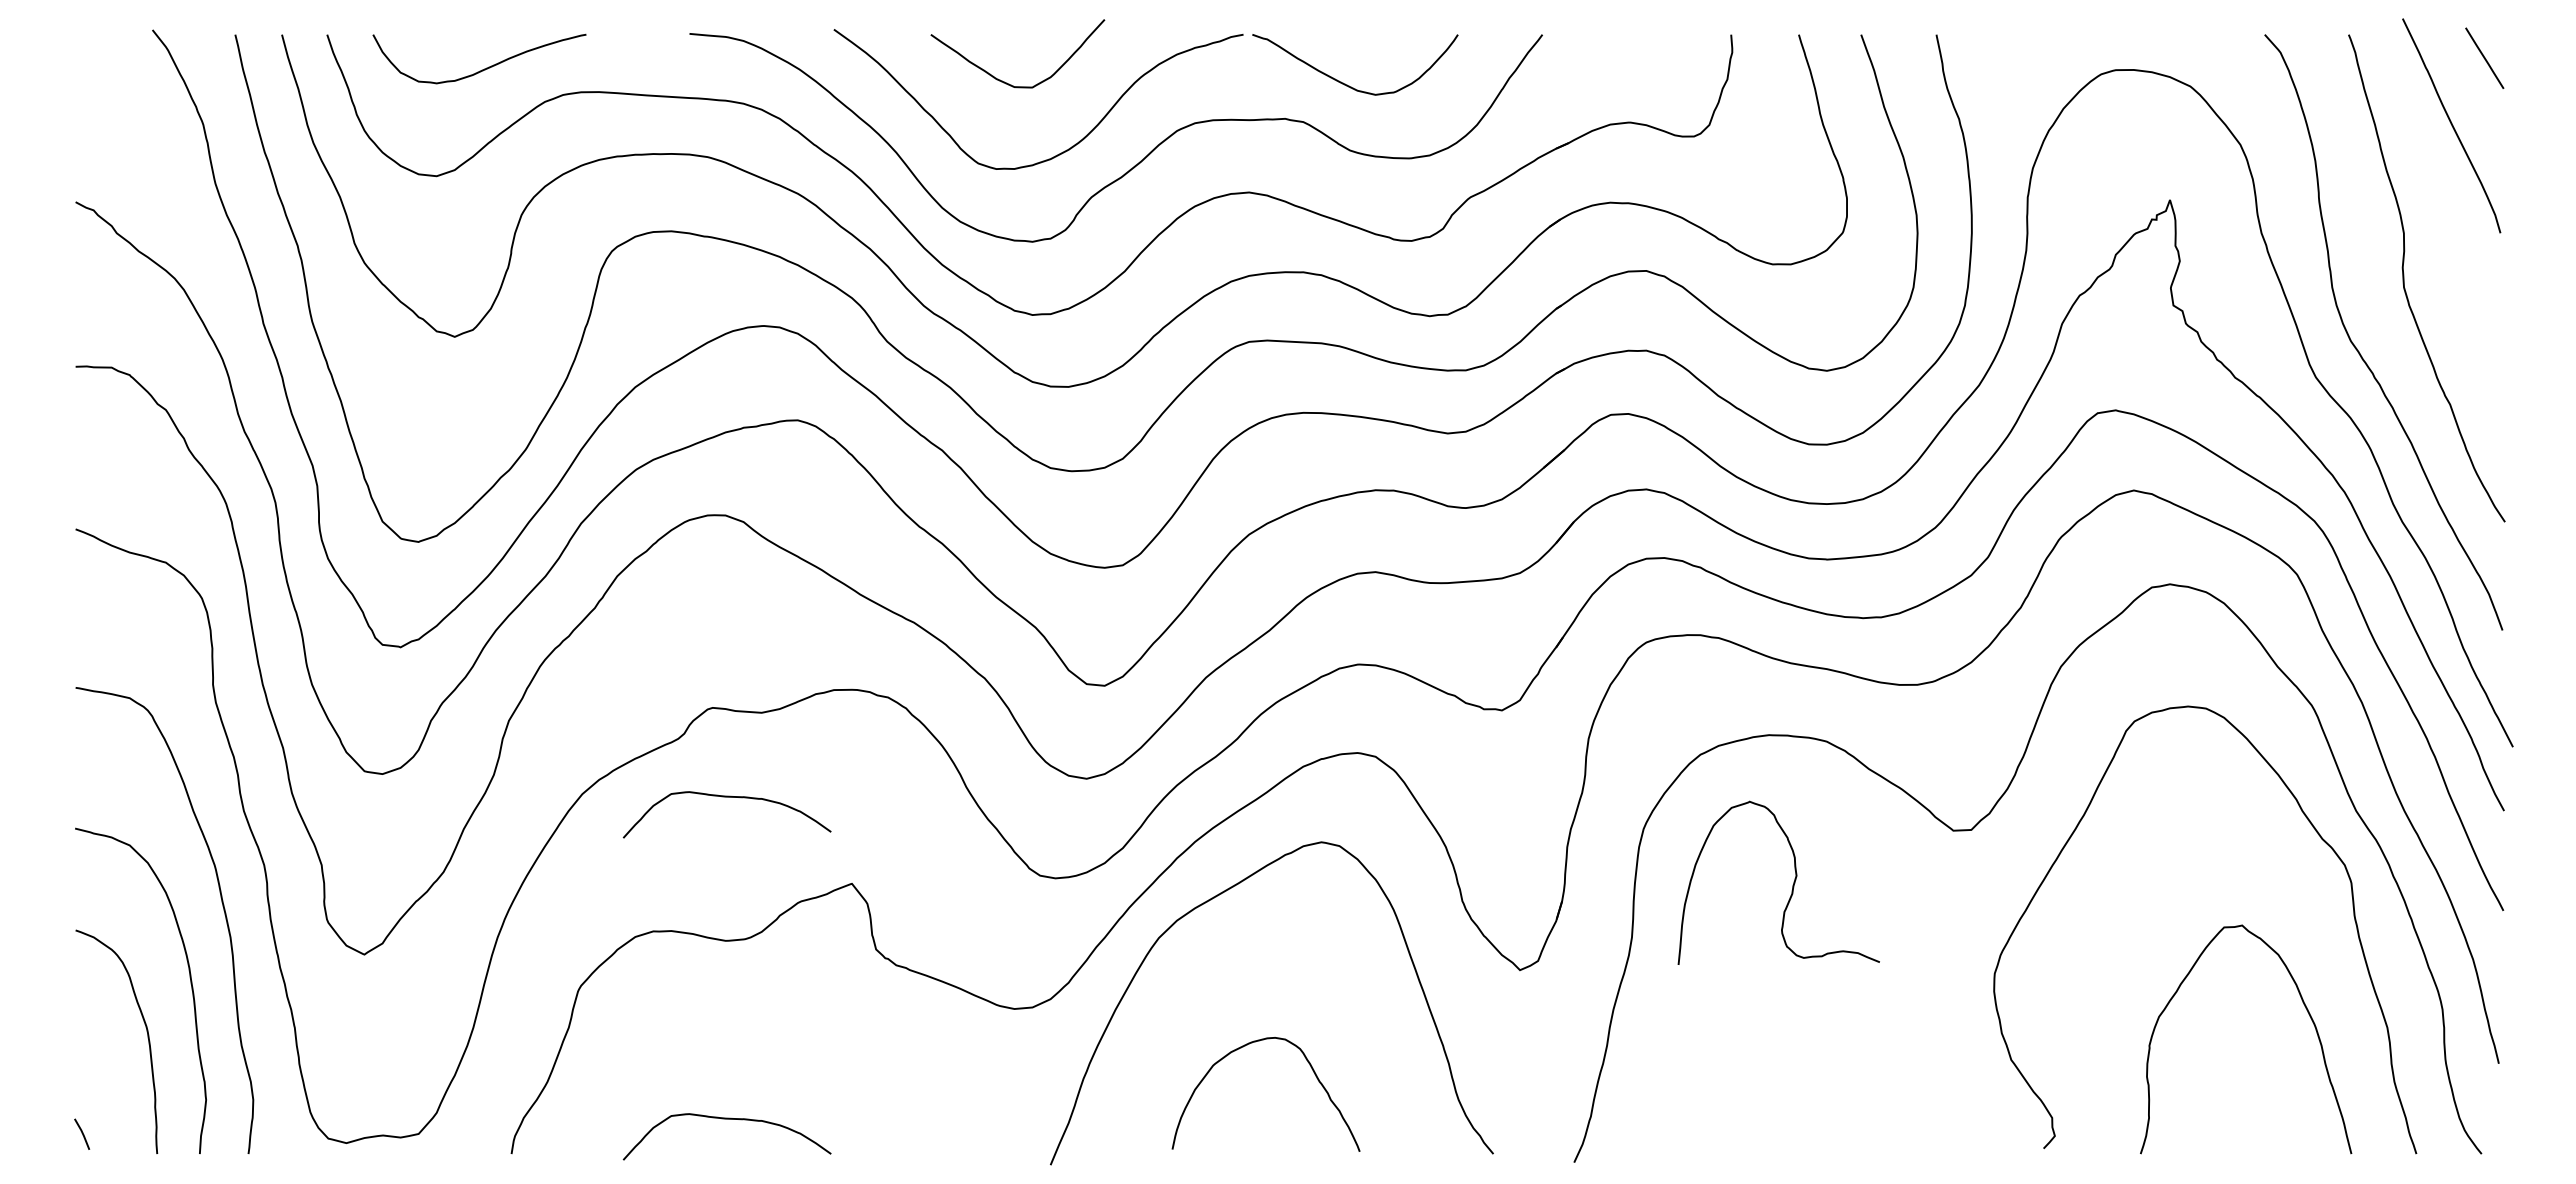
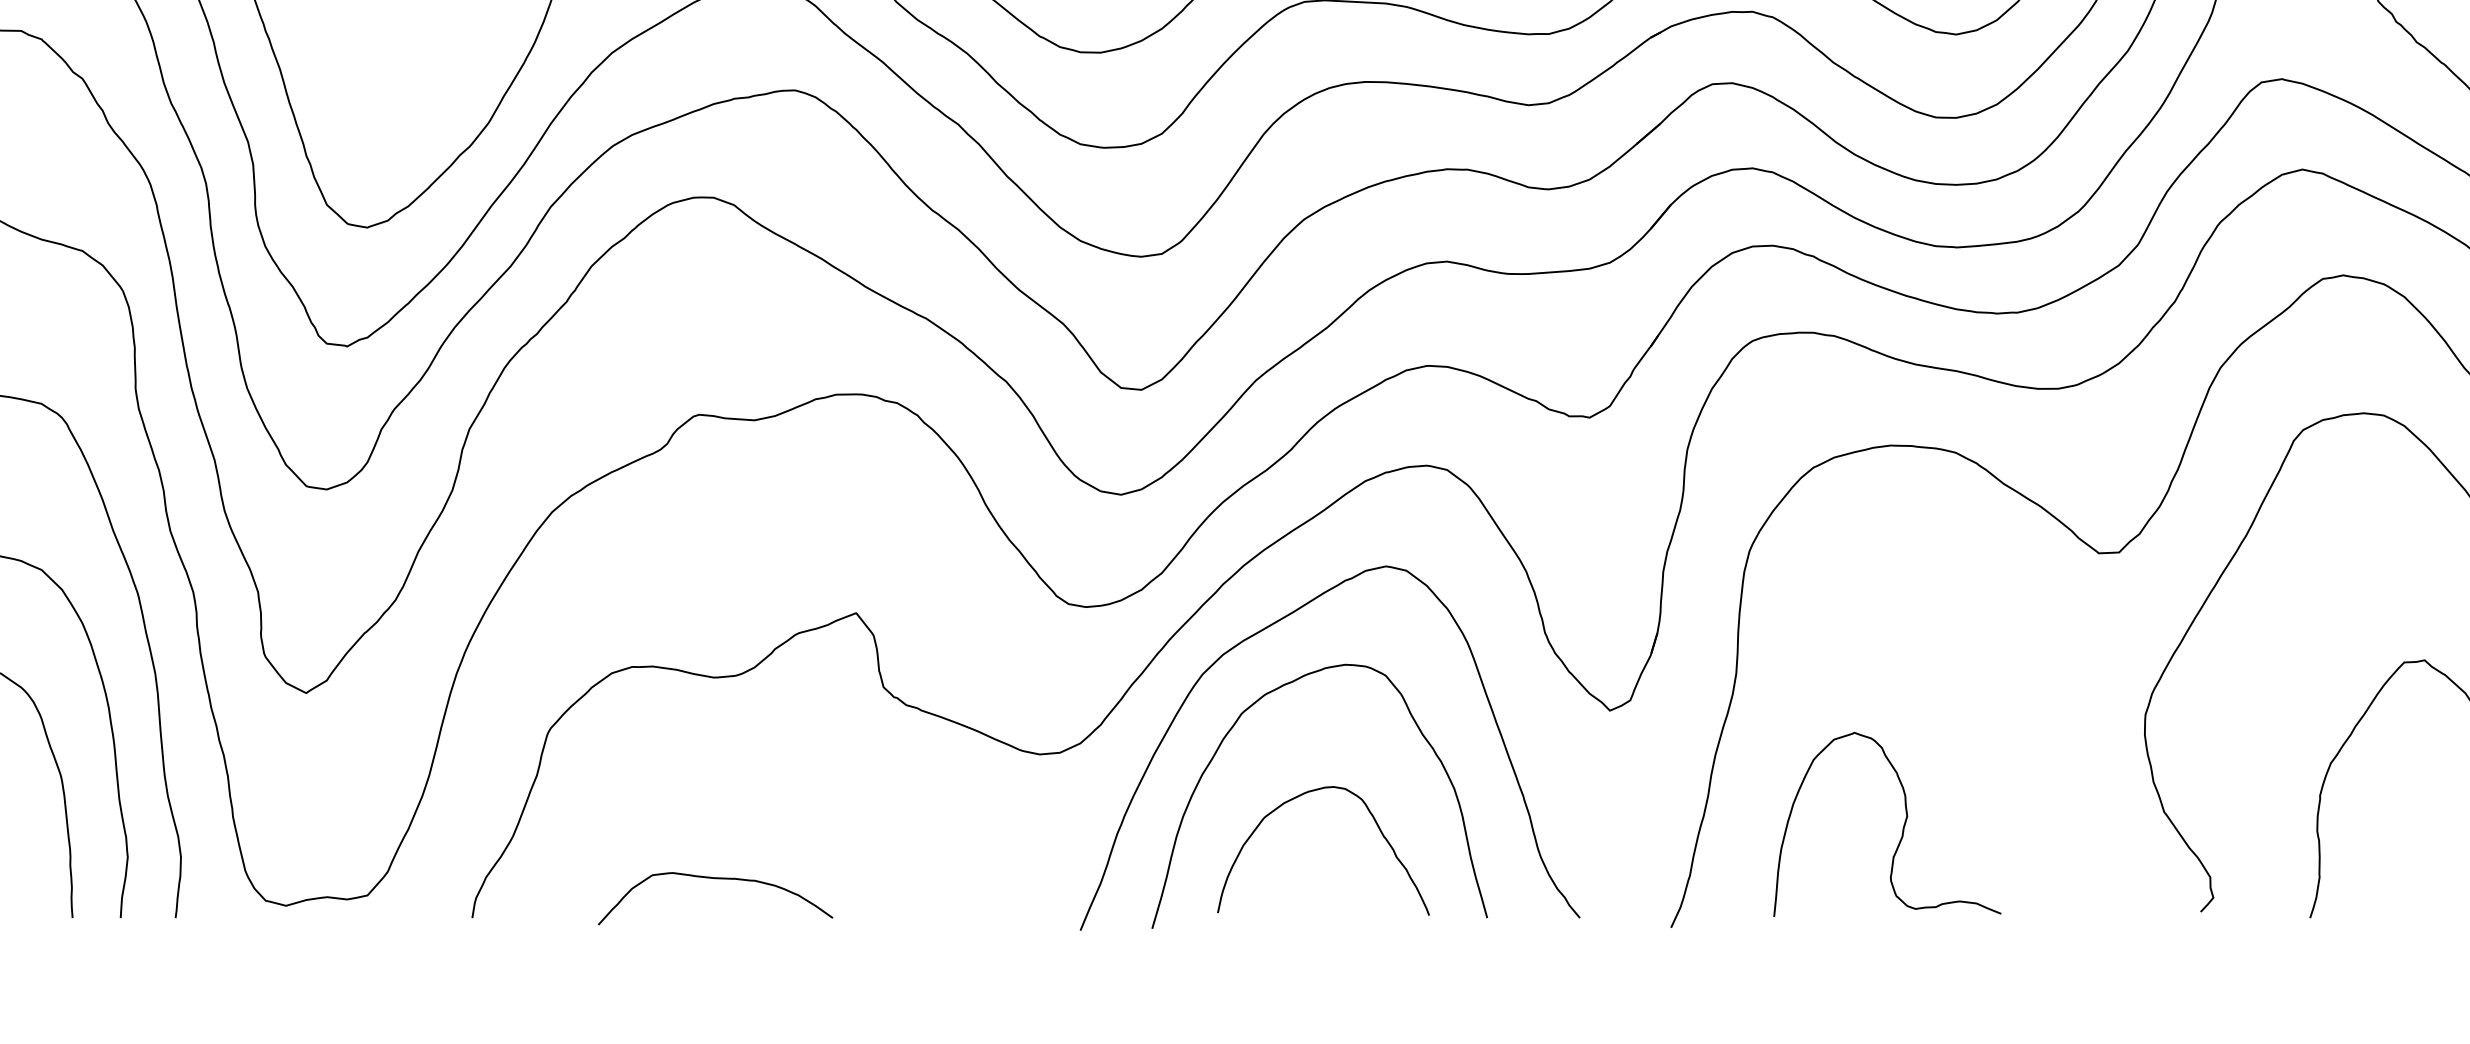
curve: (726, 797) -> (714, 515), removed
curve: (1792, 885) -> (1902, 827), moved
curve: (1185, 986) -> (1232, 729), added

